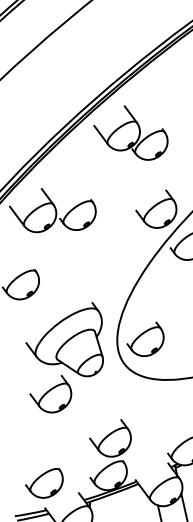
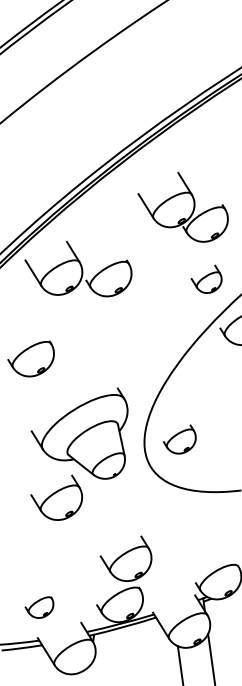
part: (130, 133) -> (182, 207), moved
part: (156, 209) -> (206, 279), size x0.6
part: (145, 339) -> (179, 439), size x0.7
part: (44, 483) -> (39, 607), size x0.6

